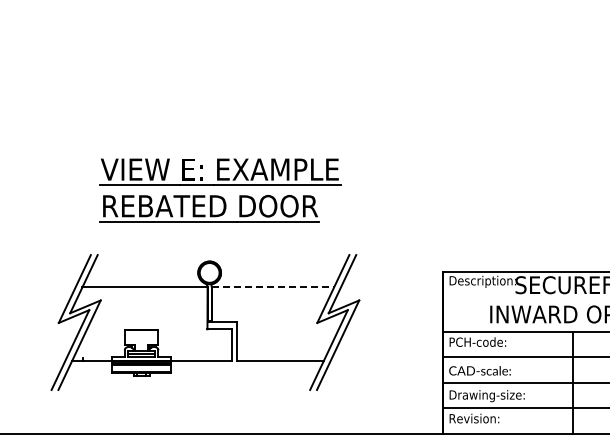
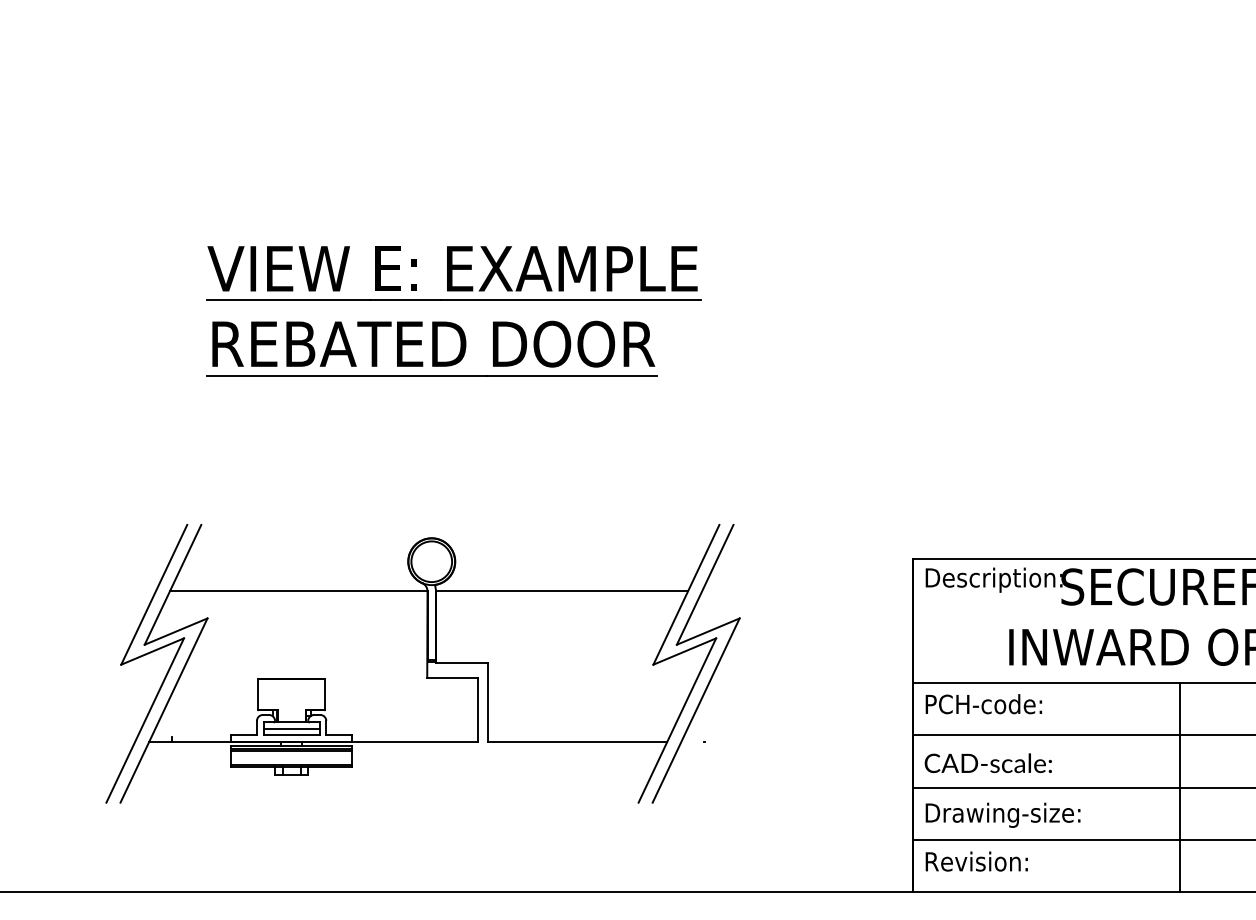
part: (220, 190) -> (454, 311), moved
line: (273, 287) -> (563, 591), dashed -> solid

